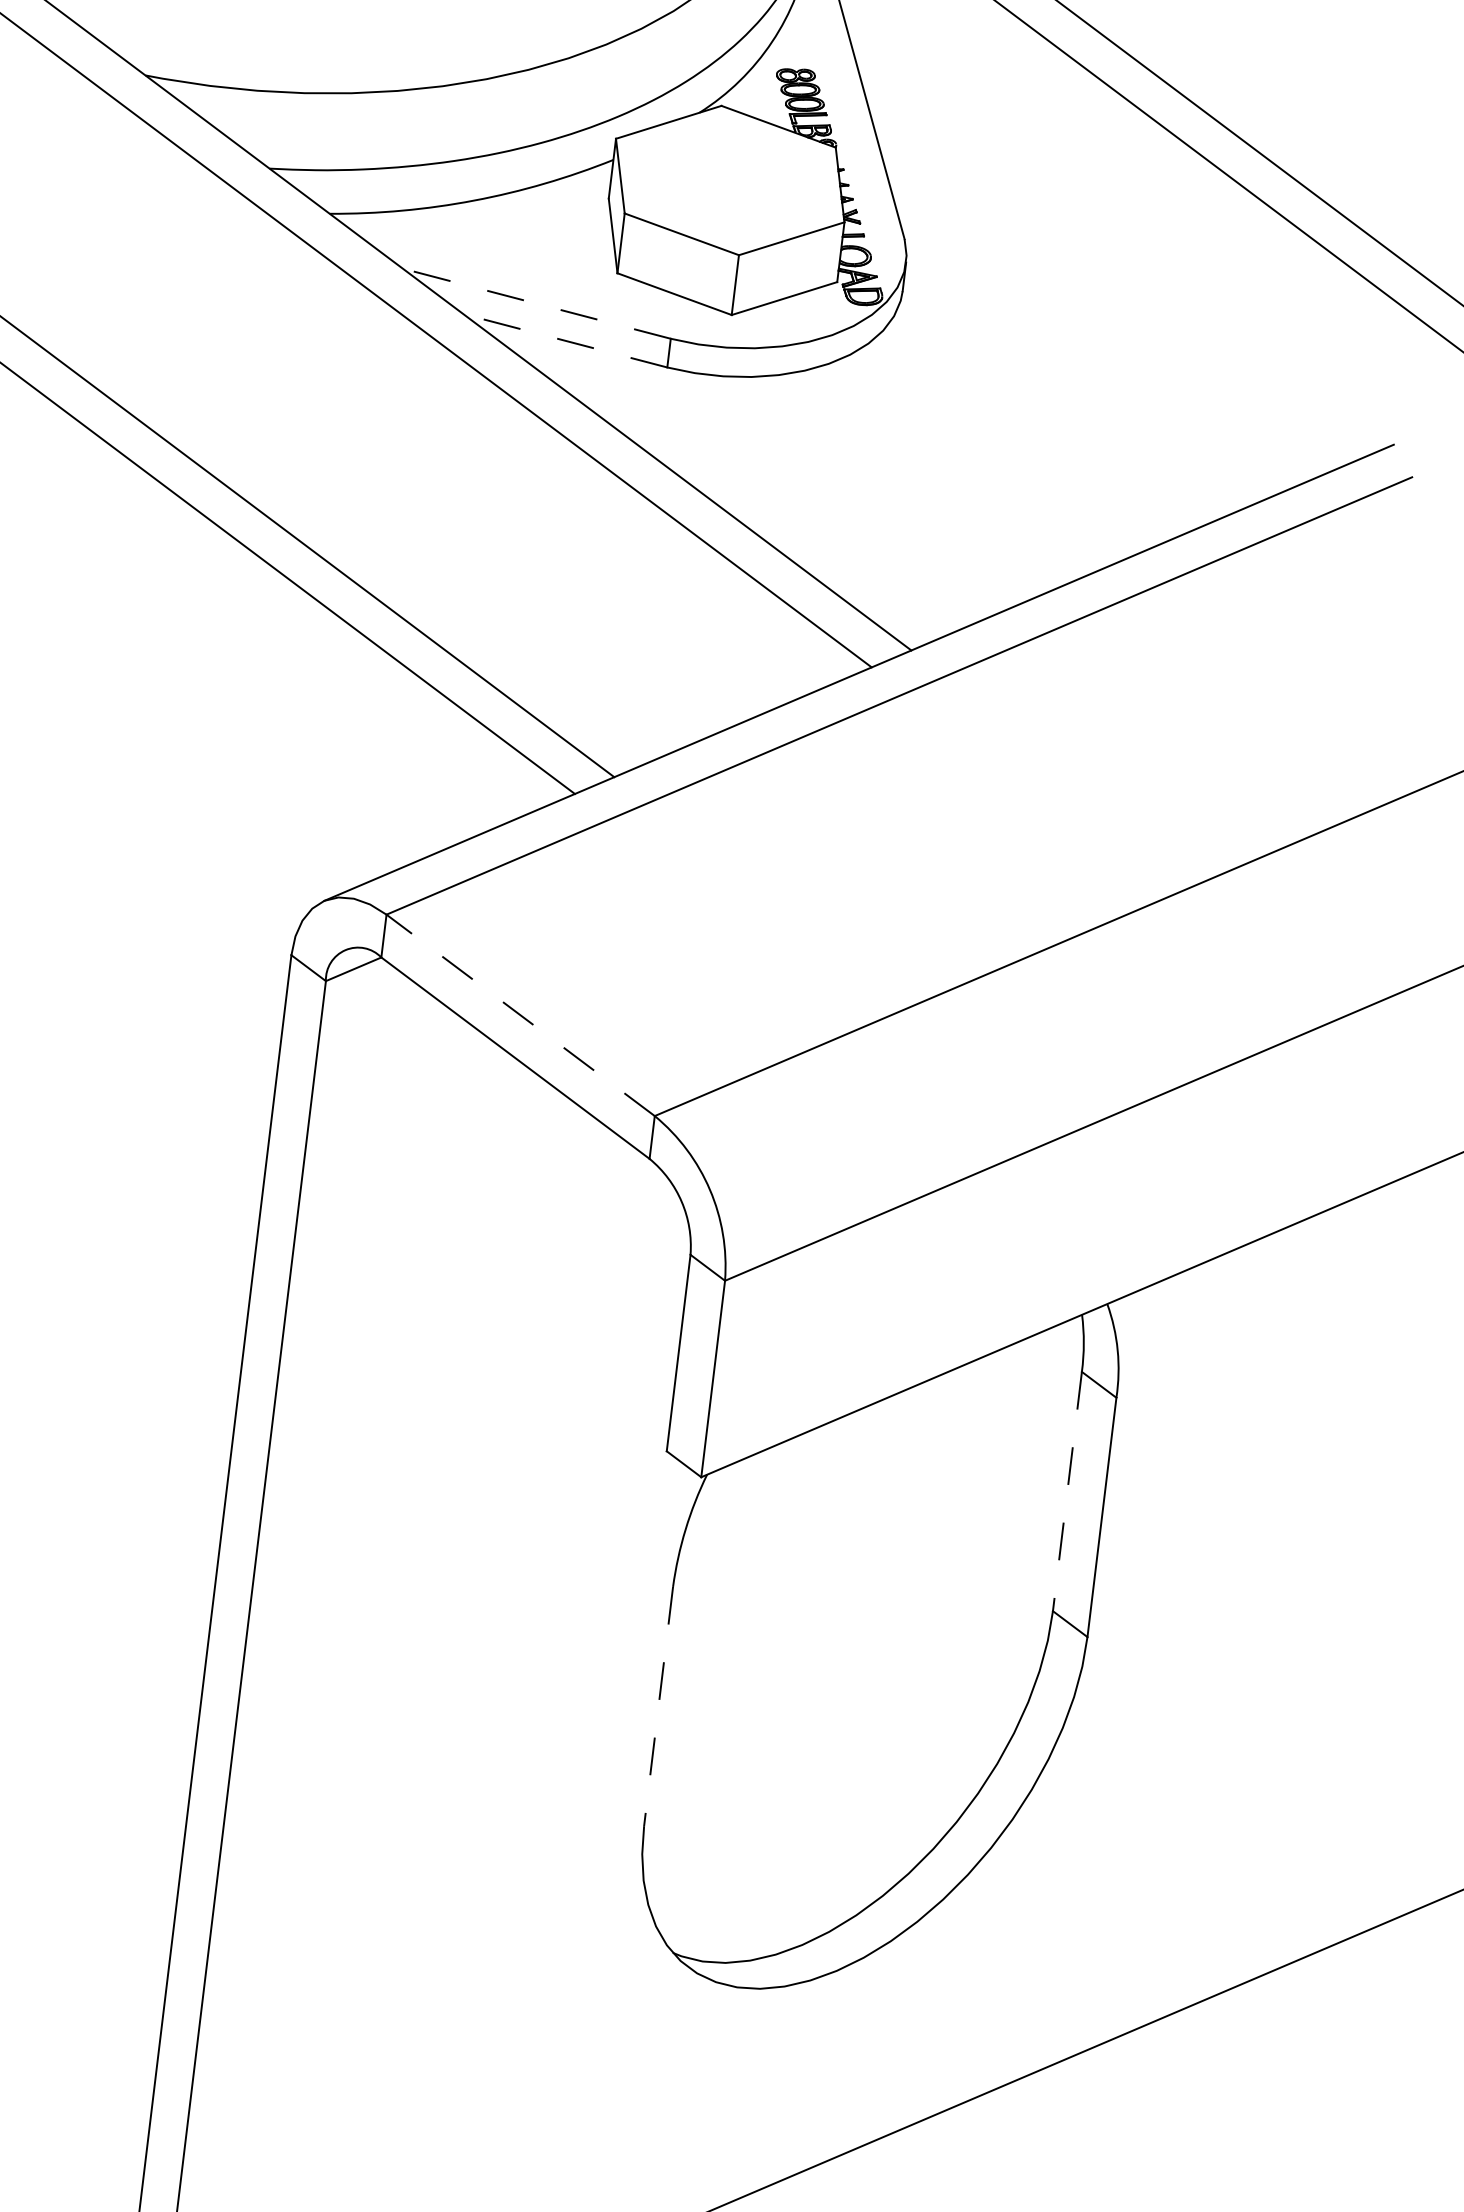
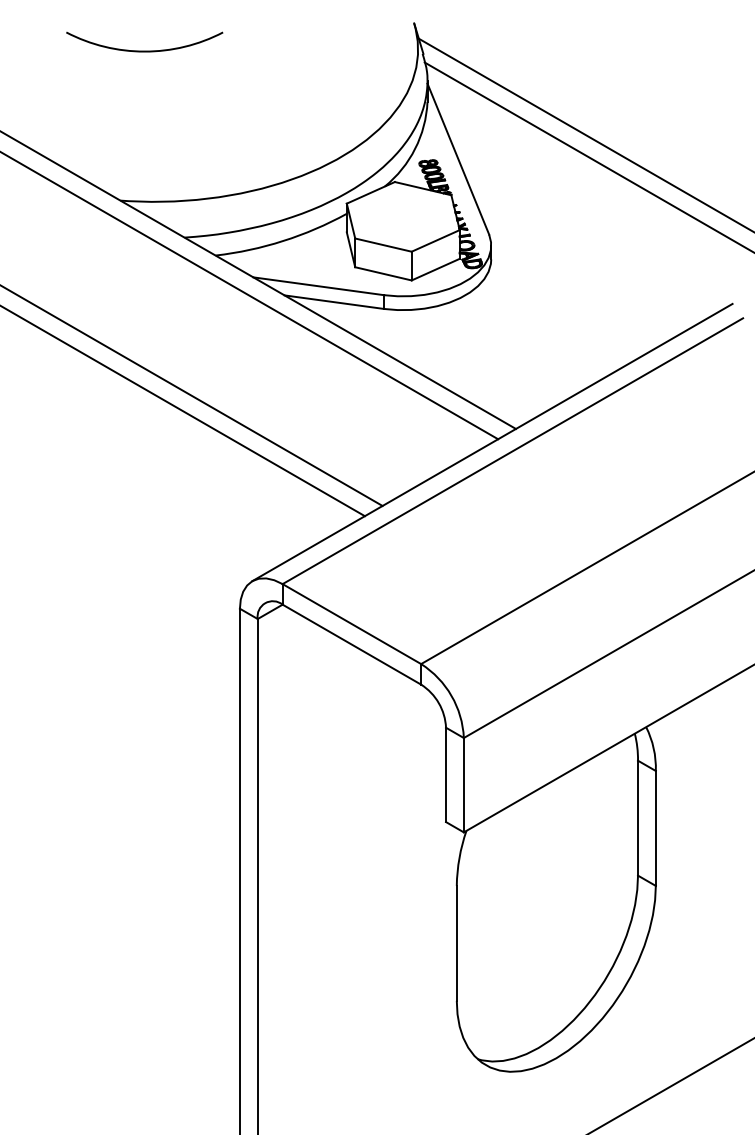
line: (536, 304) -> (318, 286), dashed -> solid
line: (563, 341) -> (333, 302), dashed -> solid
line: (519, 1016) -> (351, 624), dashed -> solid
line: (1068, 1492) -> (638, 818), dashed -> solid
line: (657, 1706) -> (456, 943), dashed -> solid

